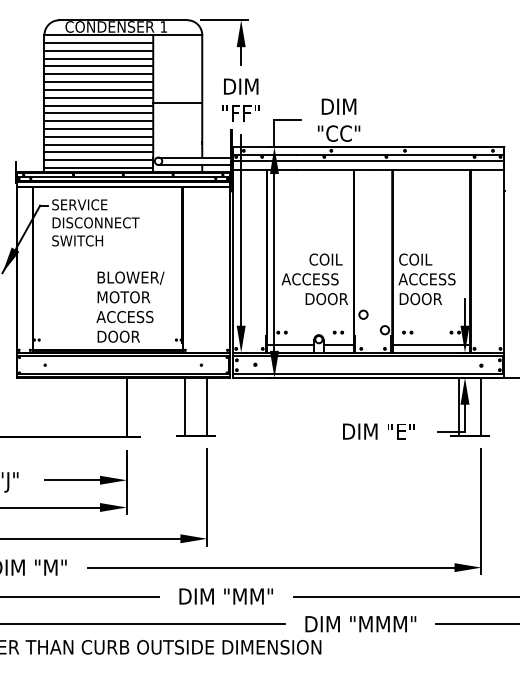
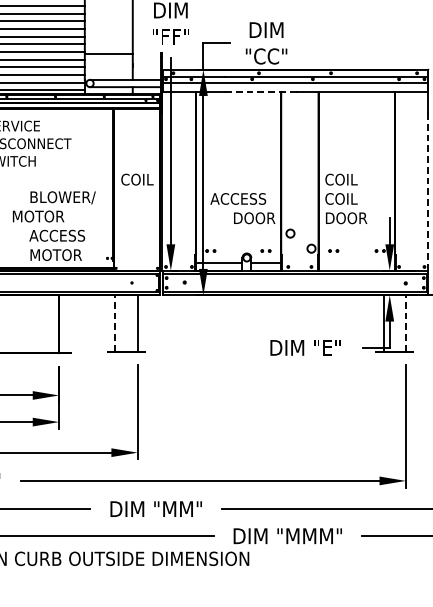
line: (177, 102) -> (108, 53), moved
line: (333, 170) -> (261, 92), solid -> dashed
text: (325, 259) -> (136, 179), moved
line: (504, 272) -> (428, 192), solid -> dashed
text: (426, 279) -> (352, 199), ACCESS -> COIL
text: (123, 297) -> (38, 216), moved
text: (124, 336) -> (56, 254), DOOR -> MOTOR
line: (431, 344) -> (356, 262), removed
line: (184, 406) -> (115, 323), solid -> dashed
line: (481, 406) -> (405, 323), solid -> dashed

